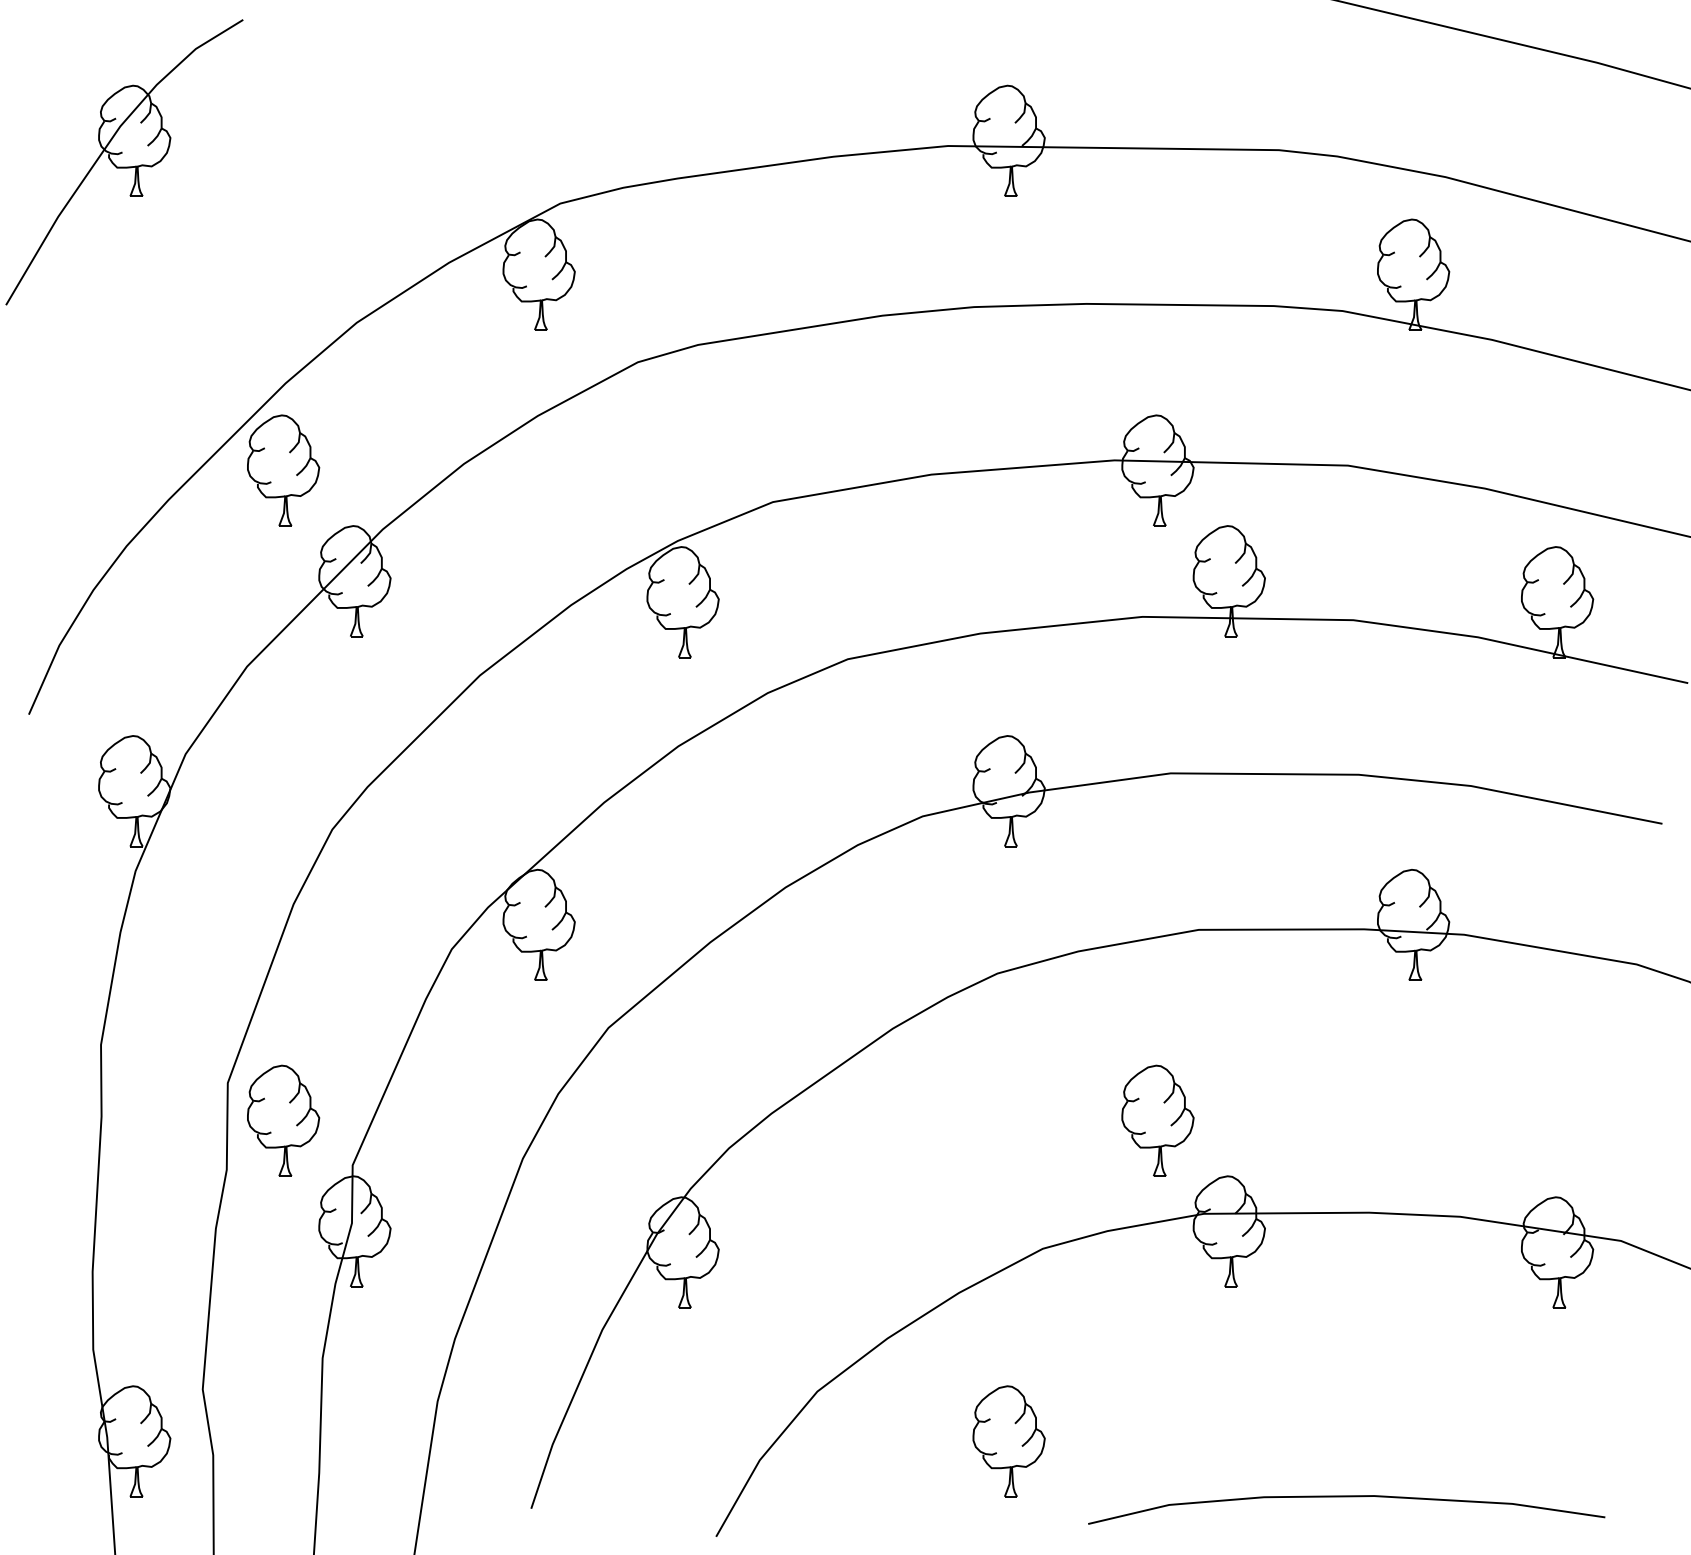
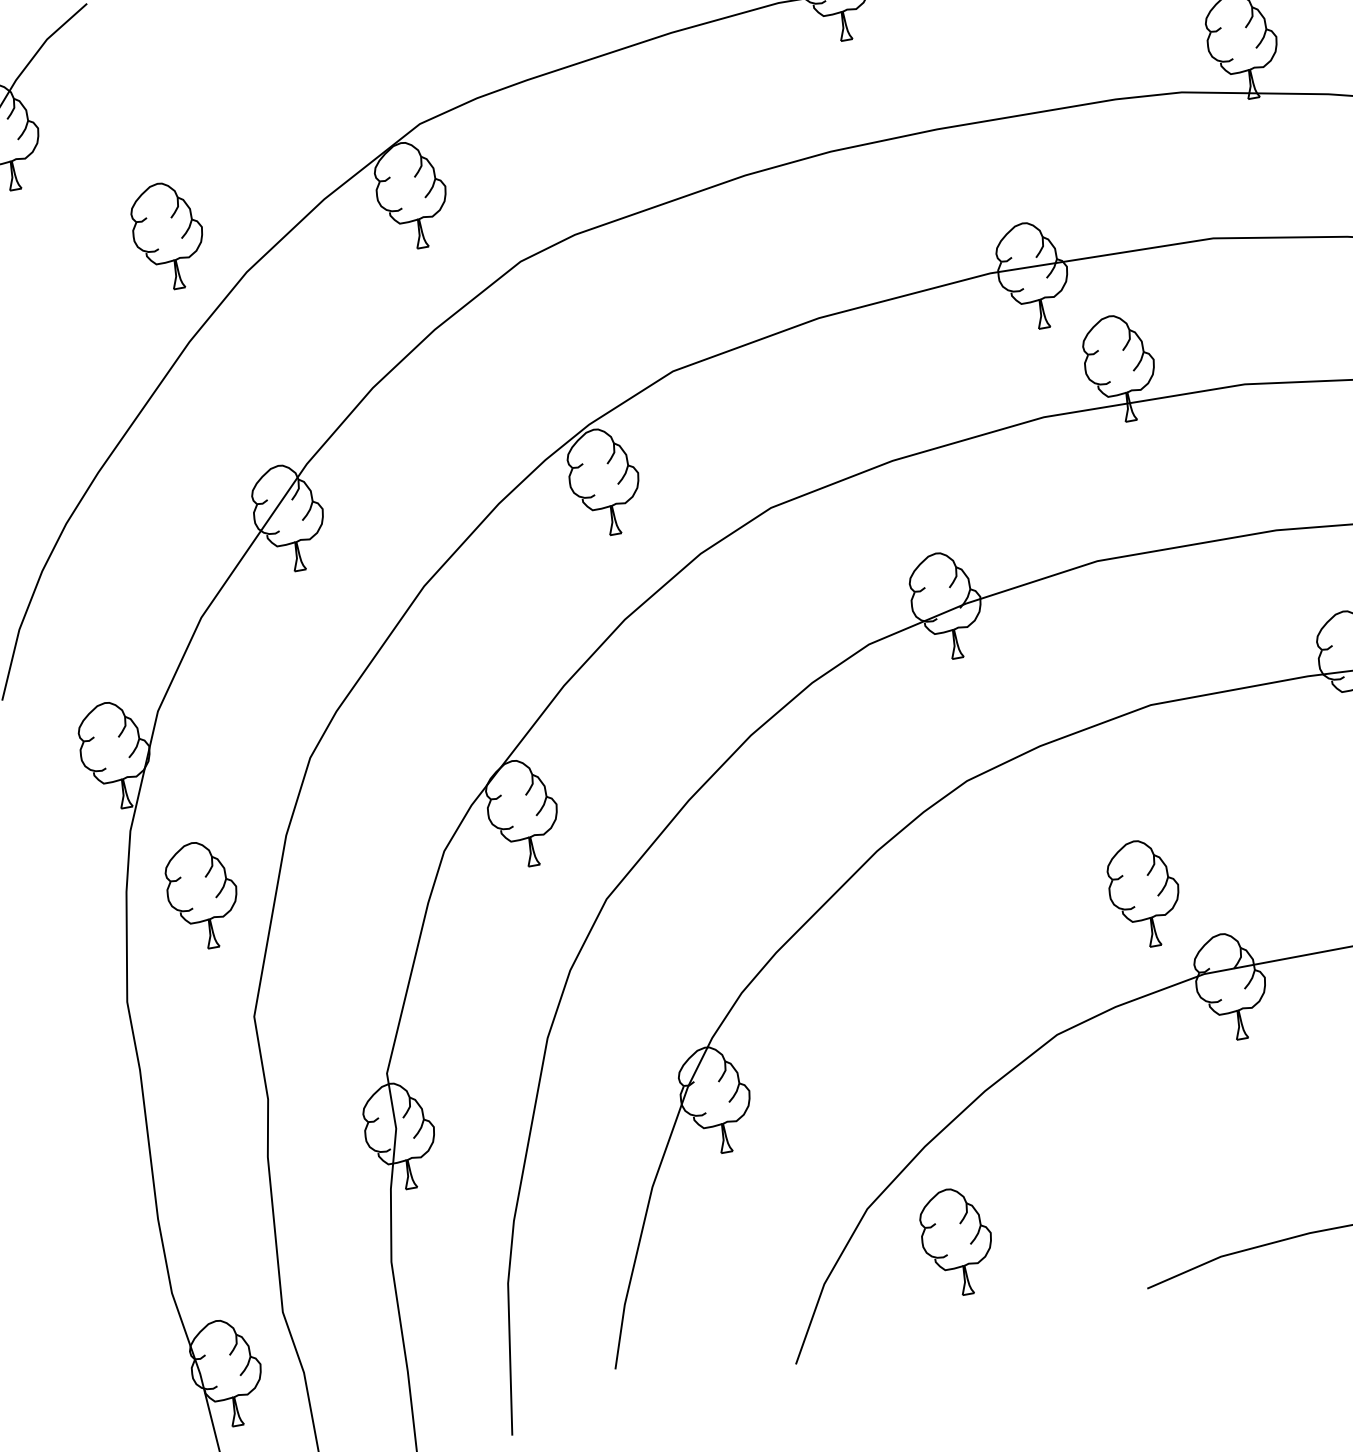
part: (283, 470) -> (168, 235), moved
part: (283, 1120) -> (202, 894), moved
part: (1008, 1441) -> (956, 1241), moved

